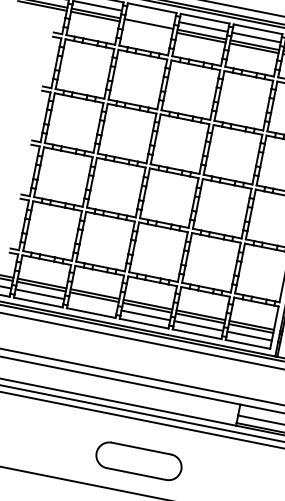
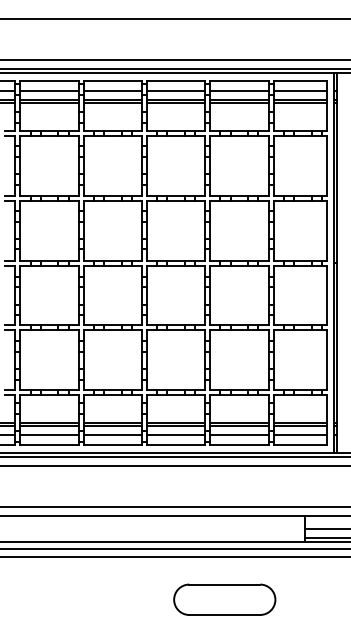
line: (150, 16) -> (112, 90), added
line: (148, 27) -> (112, 103), added
line: (92, 304) -> (112, 435), added
part: (138, 461) -> (224, 599), moved

